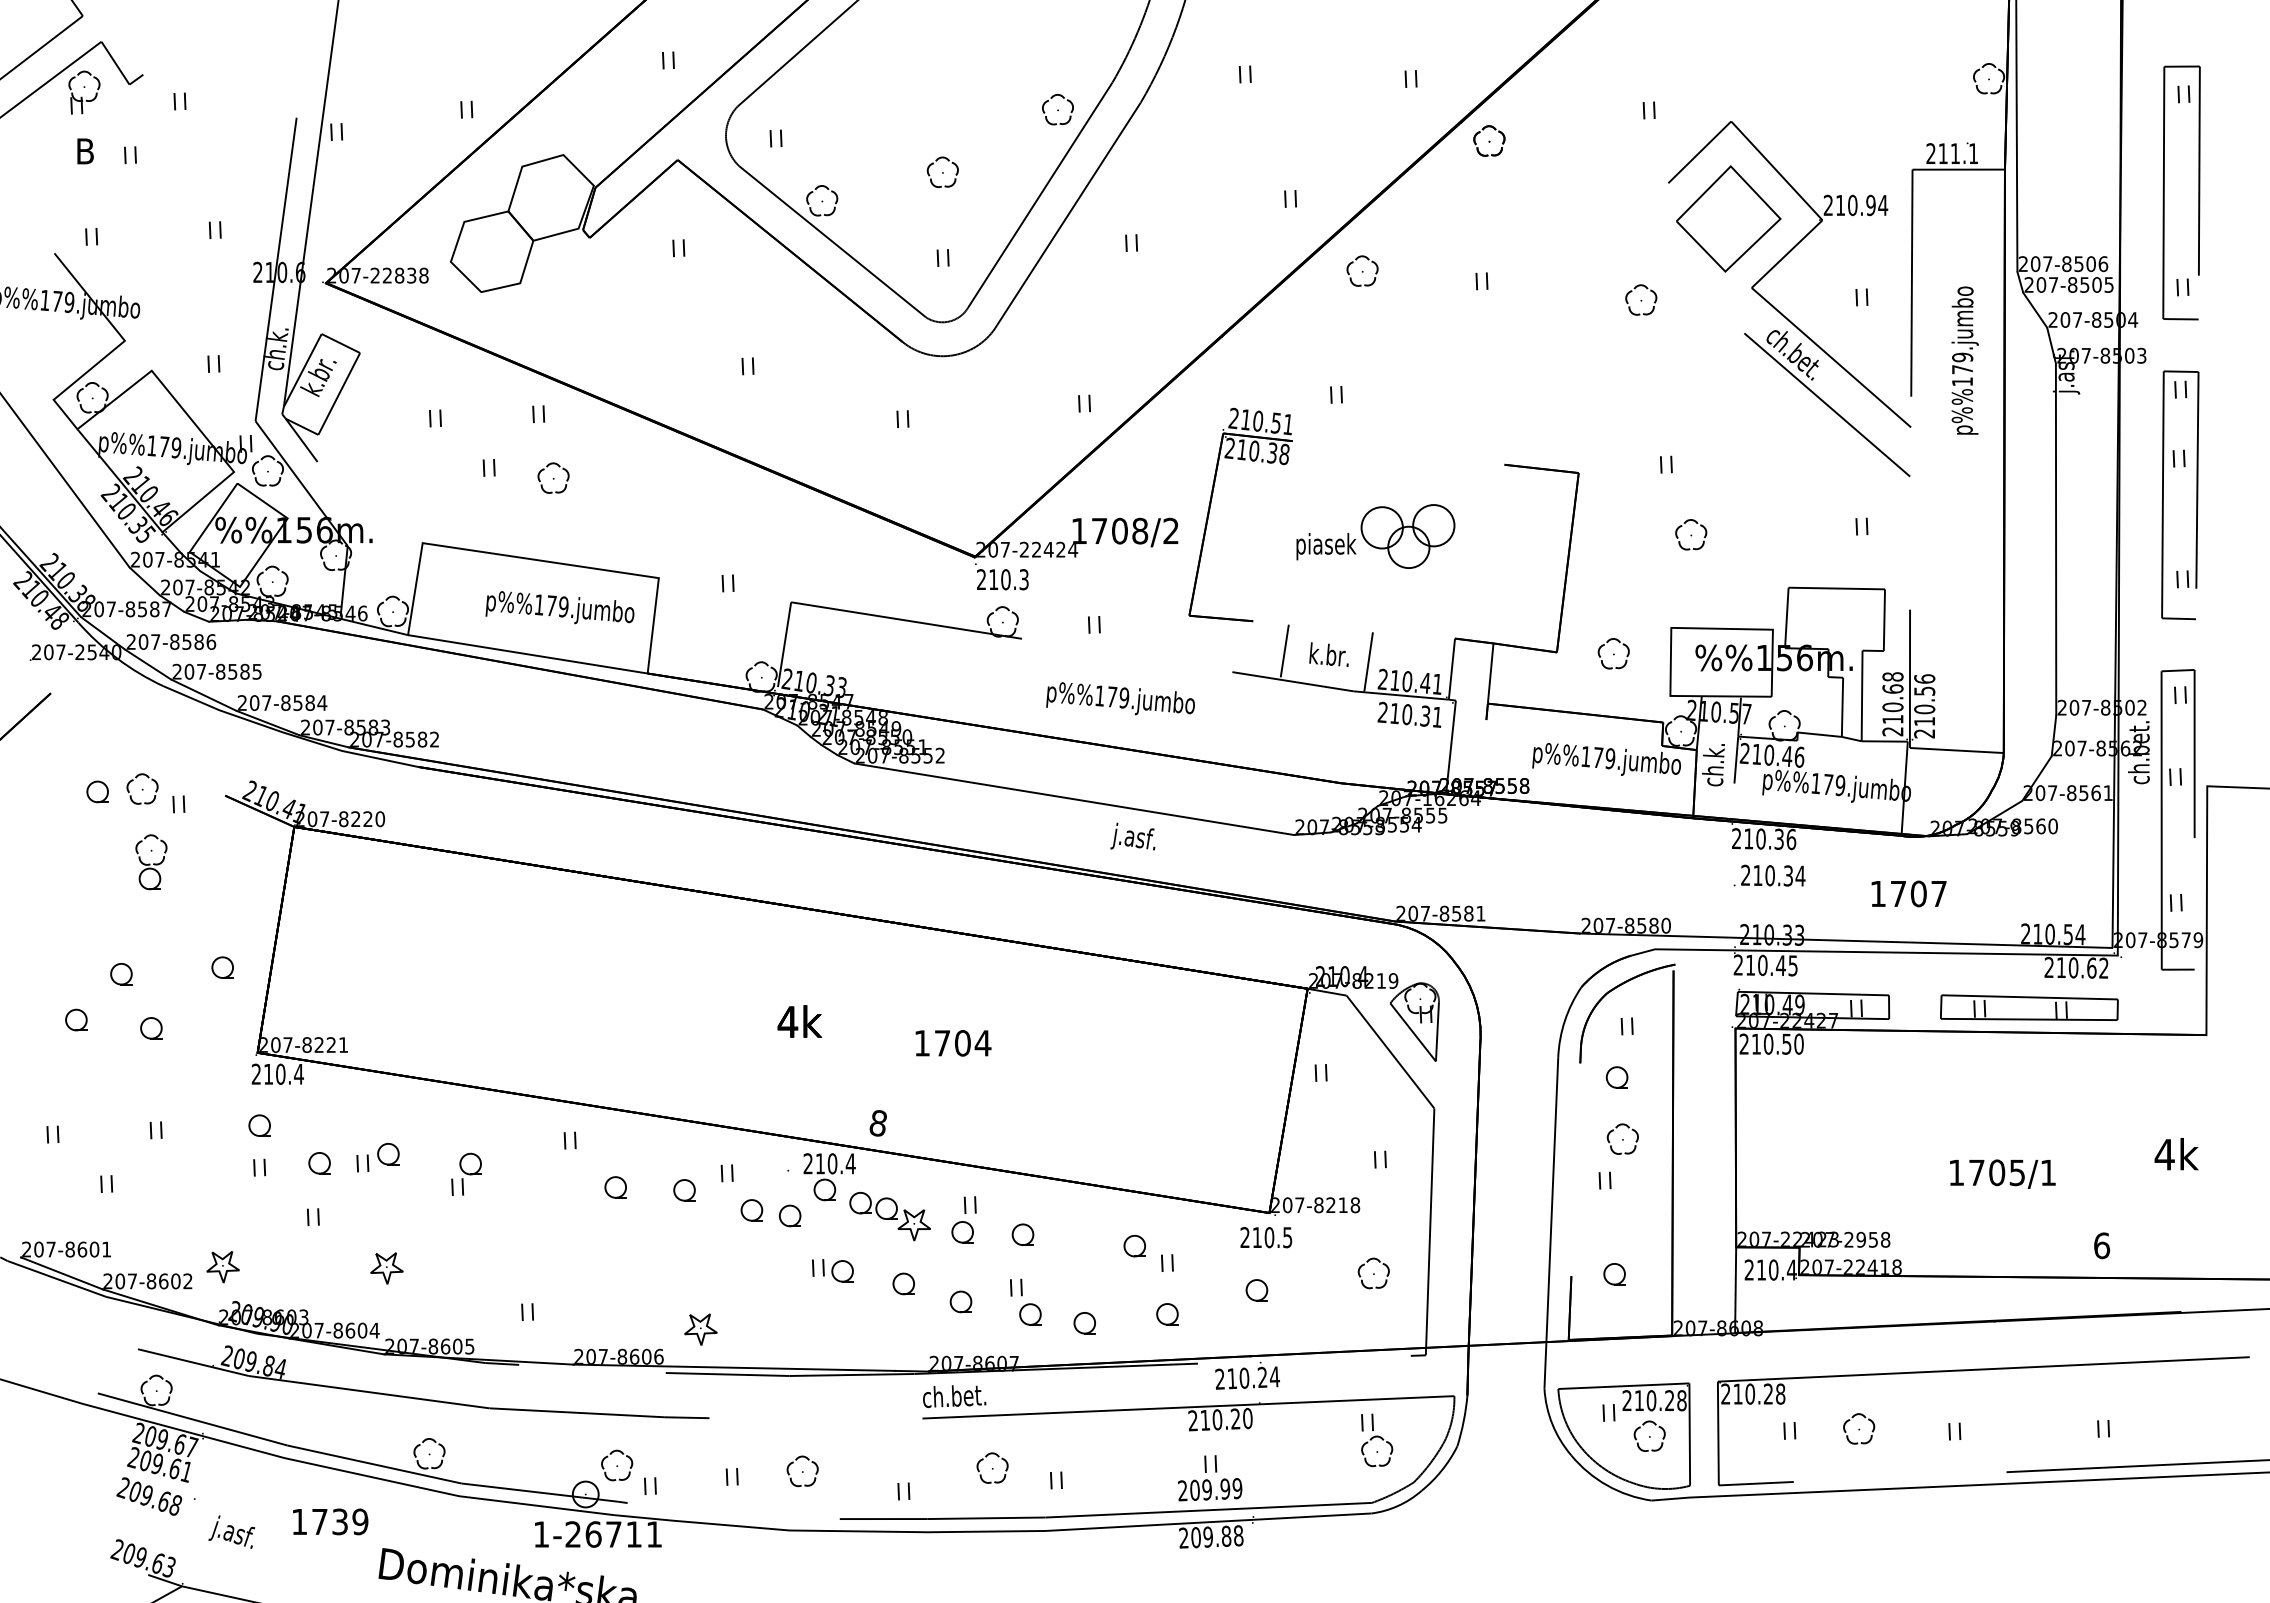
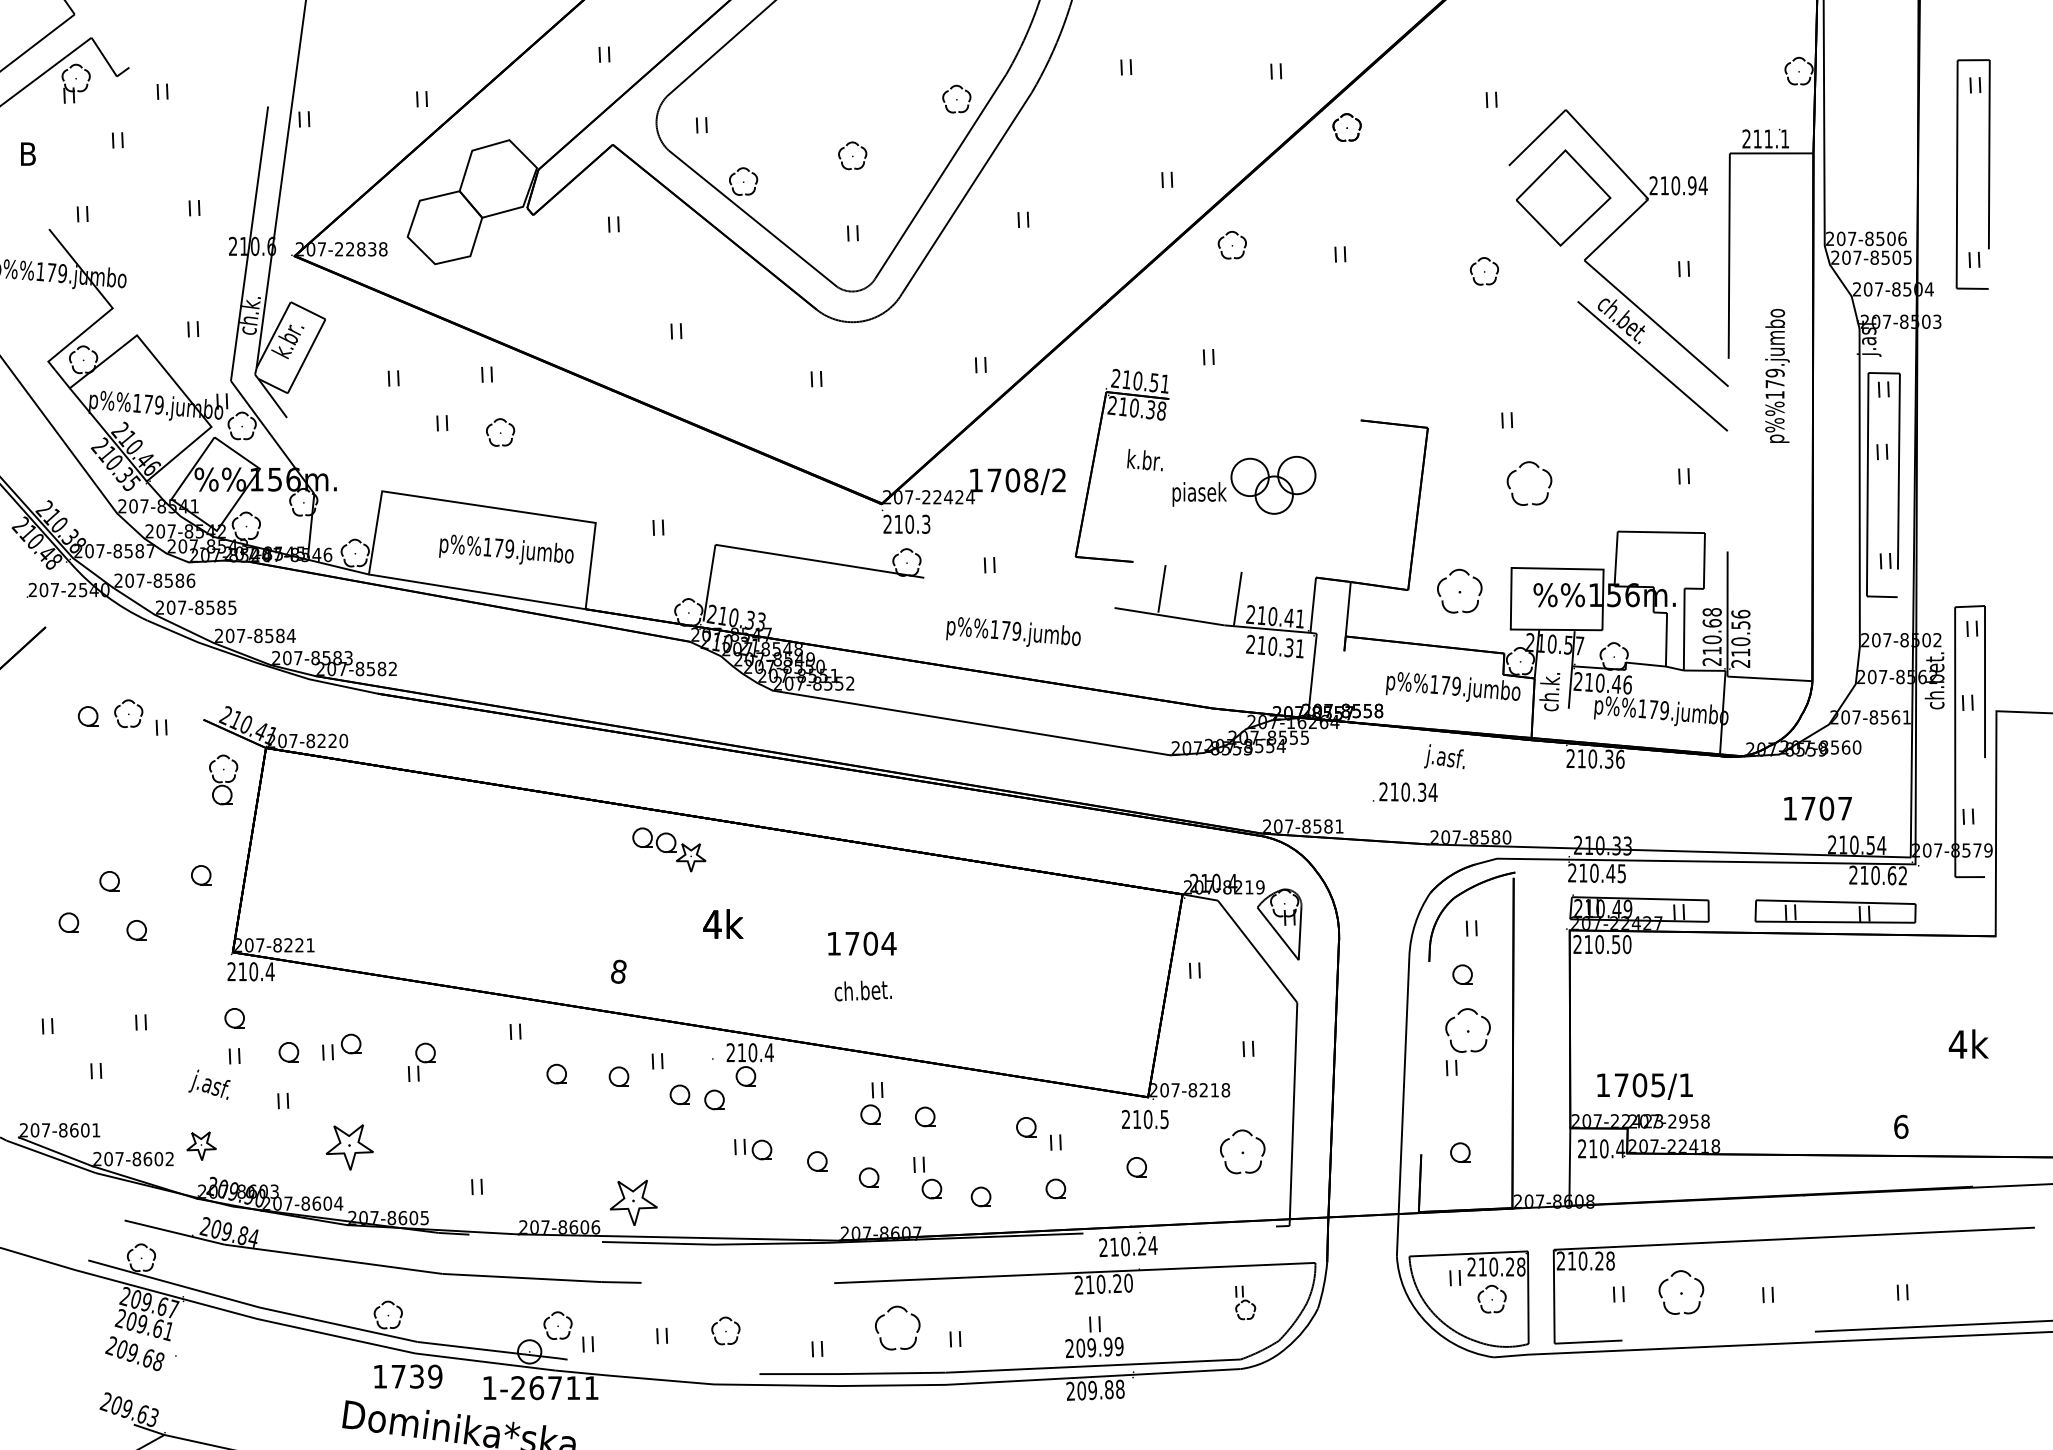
text: (85, 151) -> (28, 154), moved
text: (1964, 360) -> (1776, 375), moved
part: (2196, 495) -> (1898, 485), moved
part: (1691, 534) -> (1529, 483), size x1.6
part: (1613, 653) -> (1459, 591), size x1.6
text: (1328, 654) -> (1144, 459), moved
text: (1132, 836) -> (1443, 756), moved
part: (151, 862) -> (223, 780), moved
text: (1769, 875) -> (1405, 791), moved
text: (1908, 893) -> (1817, 808), moved
text: (877, 1123) -> (618, 971), moved
part: (1622, 1138) -> (1467, 1029), size x1.6
text: (2002, 1173) -> (1644, 1085), moved
part: (889, 1216) -> (668, 849), moved
part: (386, 1268) -> (349, 1147), size x1.6
part: (1373, 1273) -> (1242, 1151), size x1.6
part: (700, 1329) -> (633, 1202), size x1.6
text: (954, 1396) -> (863, 990), moved
part: (1859, 1428) -> (1681, 1292), size x1.6
part: (1377, 1440) -> (1245, 1303), size x0.7
part: (992, 1467) -> (897, 1327), size x1.6
text: (330, 1521) -> (408, 1376), moved
text: (231, 1531) -> (209, 1084), moved

